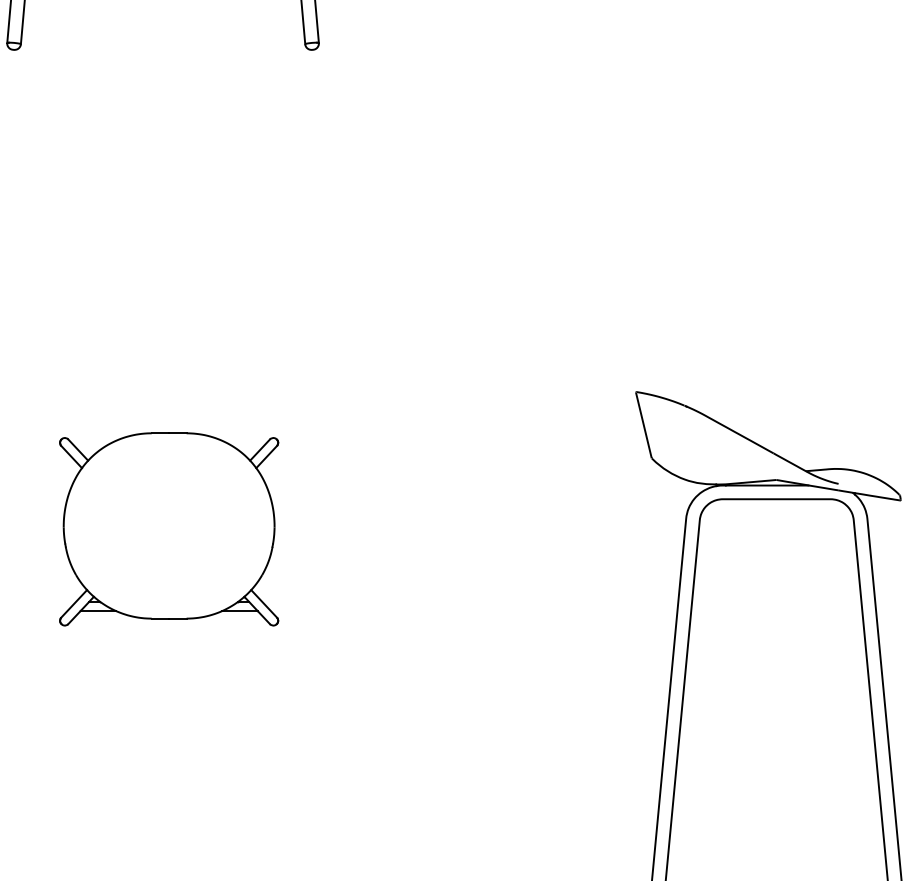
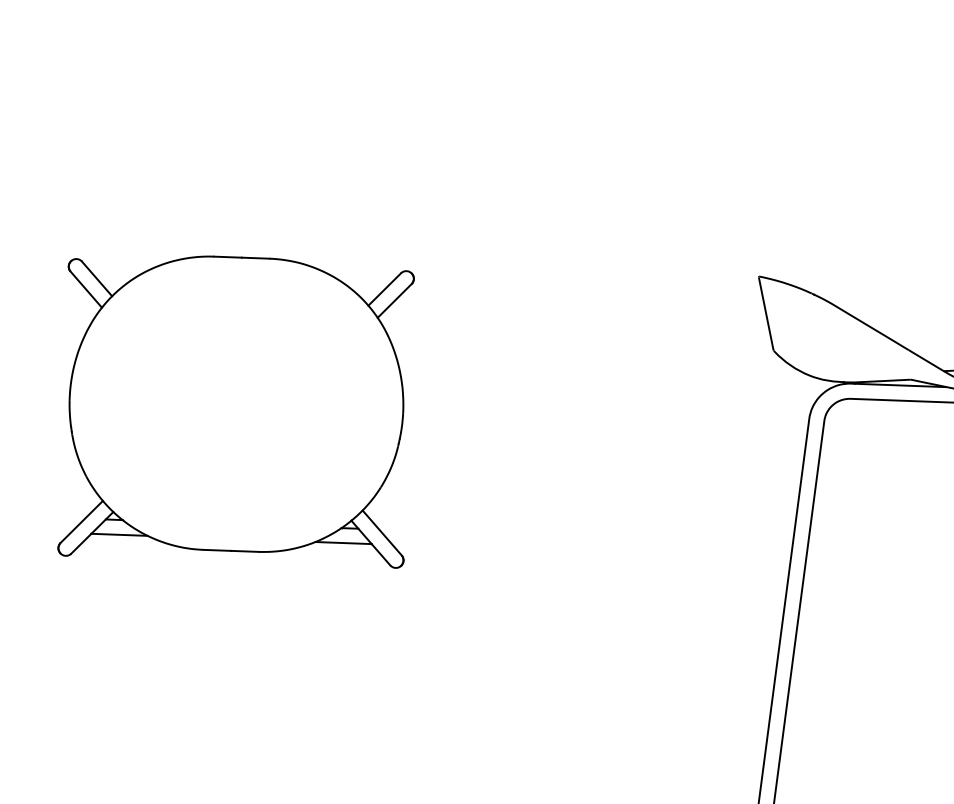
part: (168, 529) -> (235, 409), size x1.43

